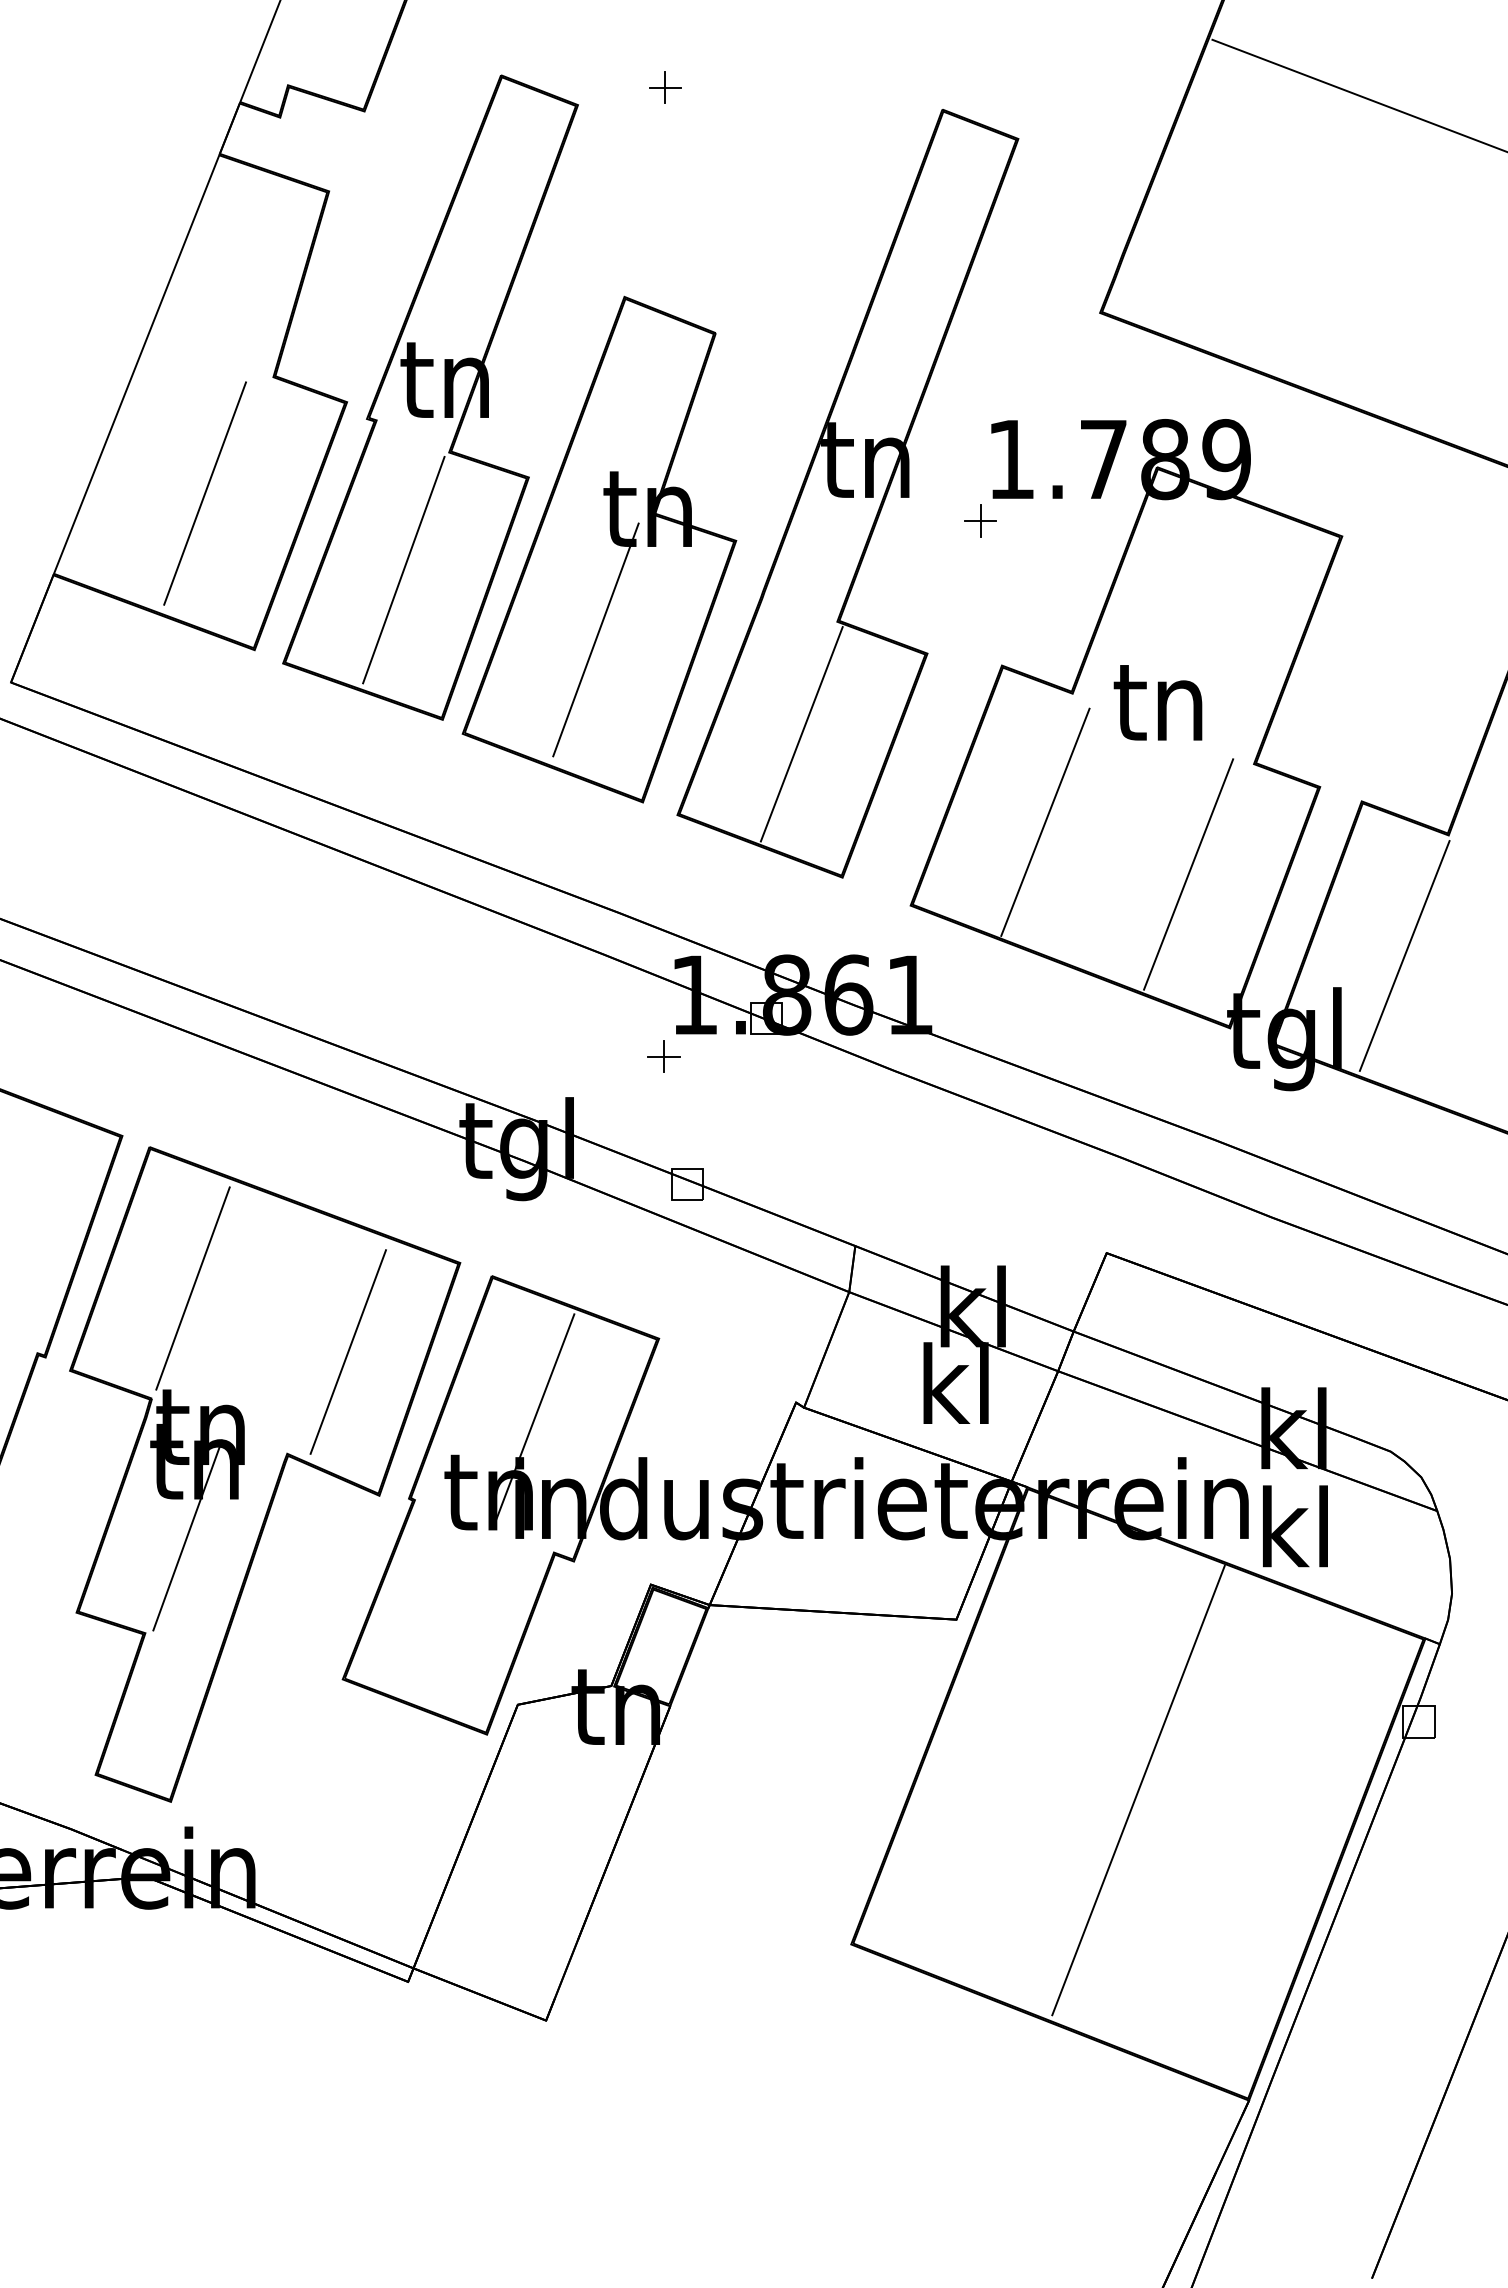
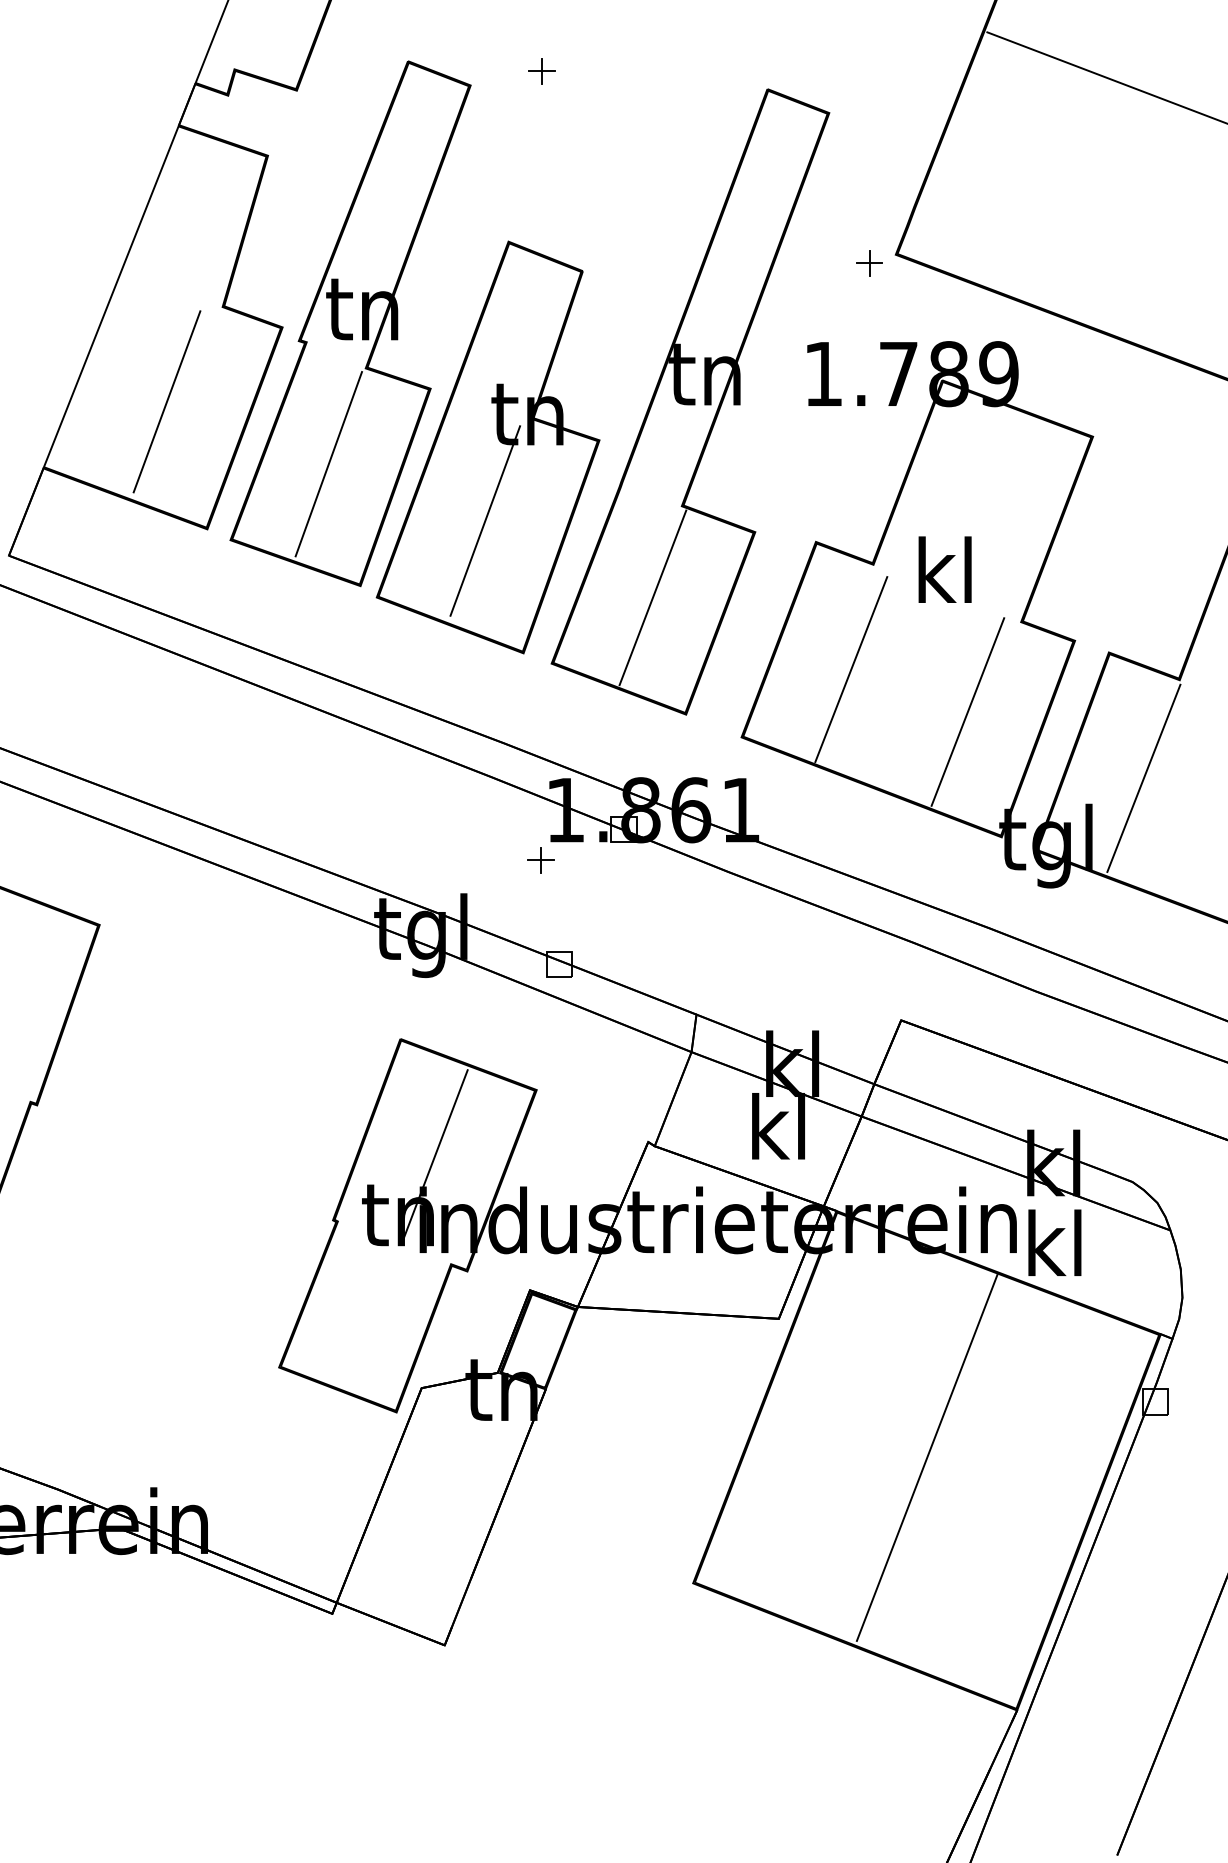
part: (980, 521) -> (869, 263), moved
text: (1157, 699) -> (942, 569), tn -> kl
part: (264, 1474) -> (215, 1200), removed

